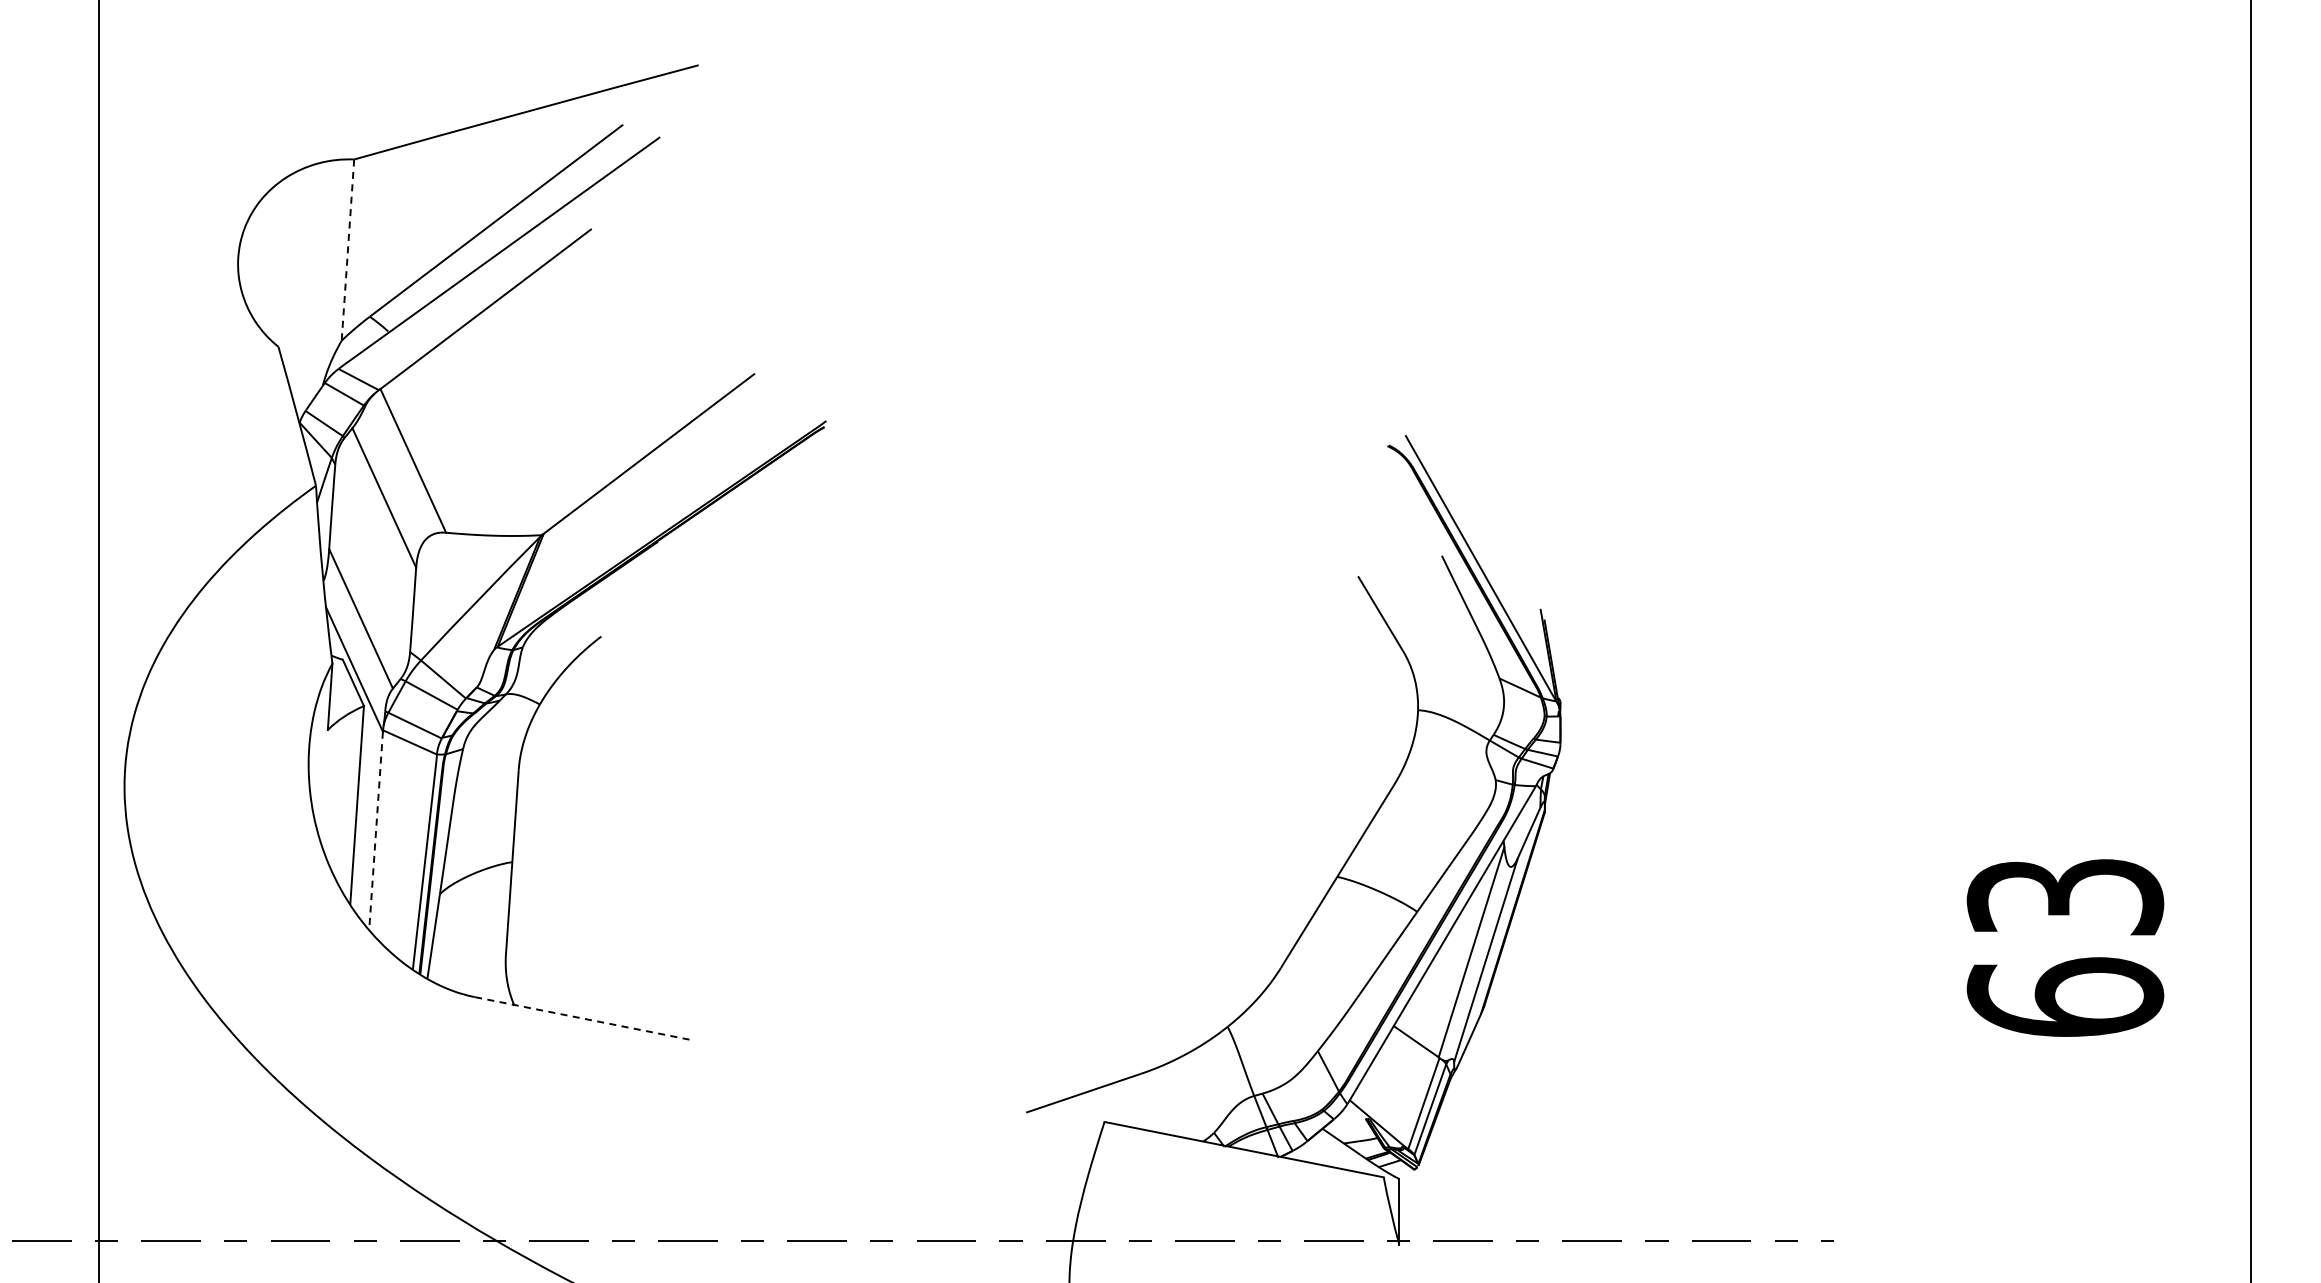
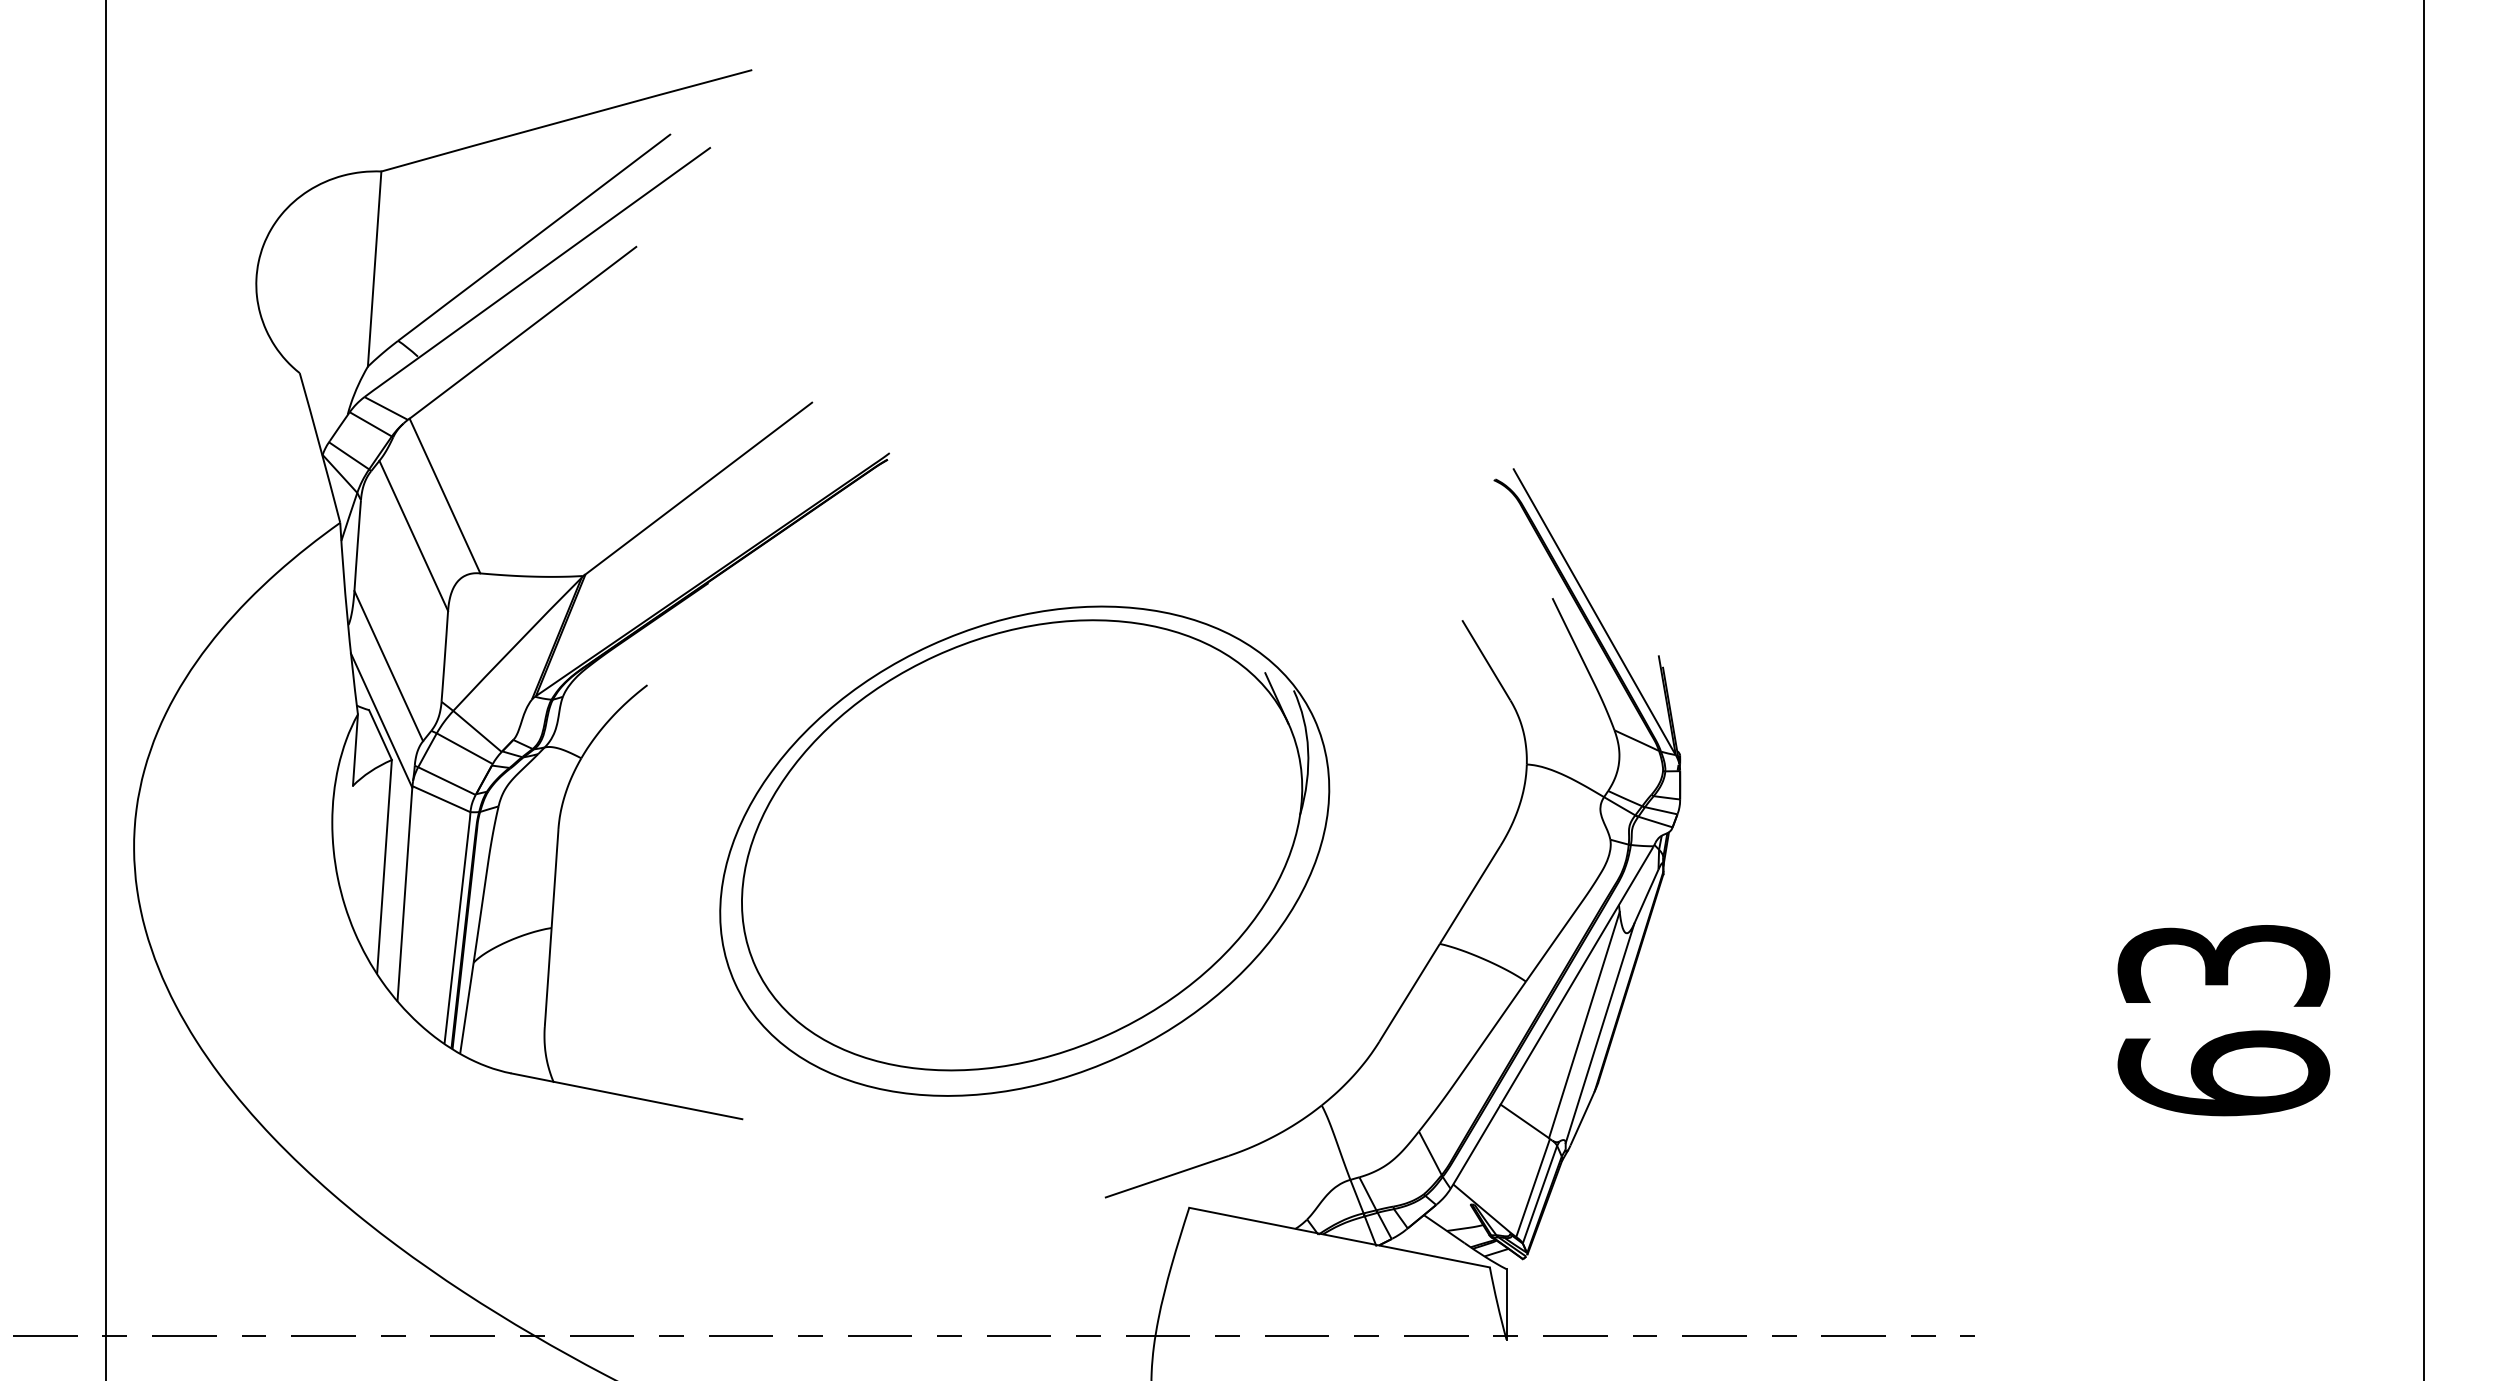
line: (347, 250) -> (374, 269), dashed -> solid
part: (951, 790) -> (1024, 850), added
line: (376, 831) -> (405, 895), dashed -> solid
line: (581, 1018) -> (626, 1096), dashed -> solid

